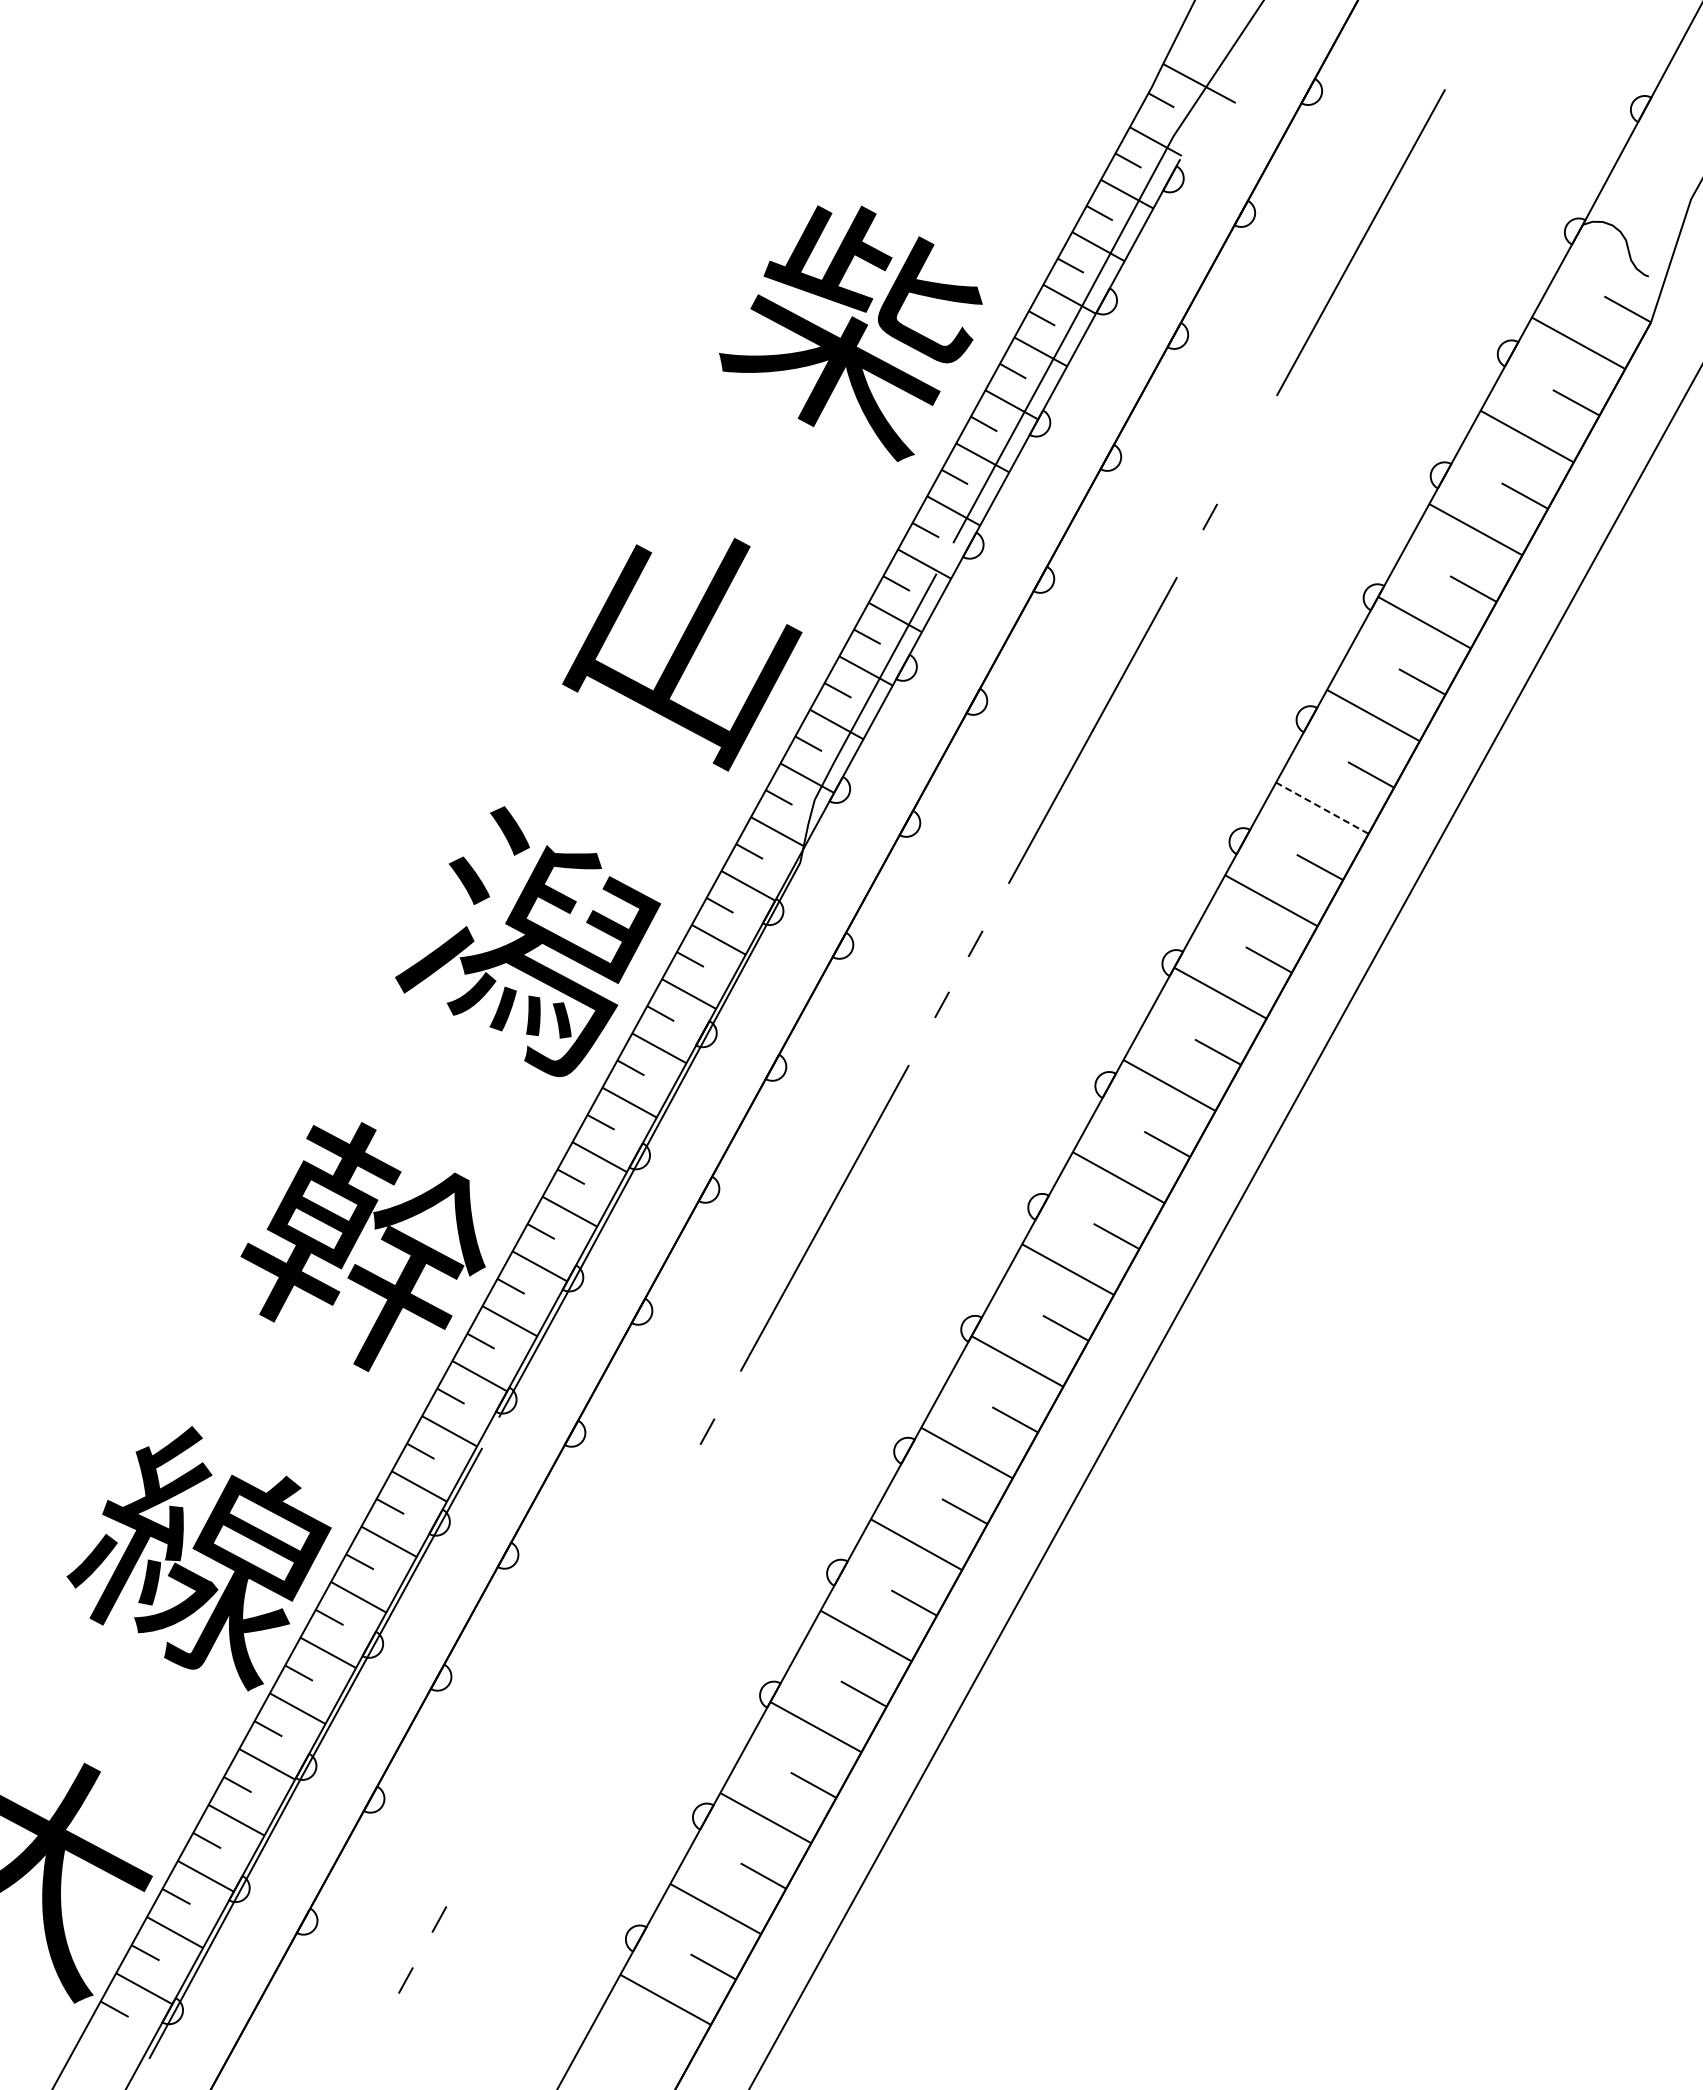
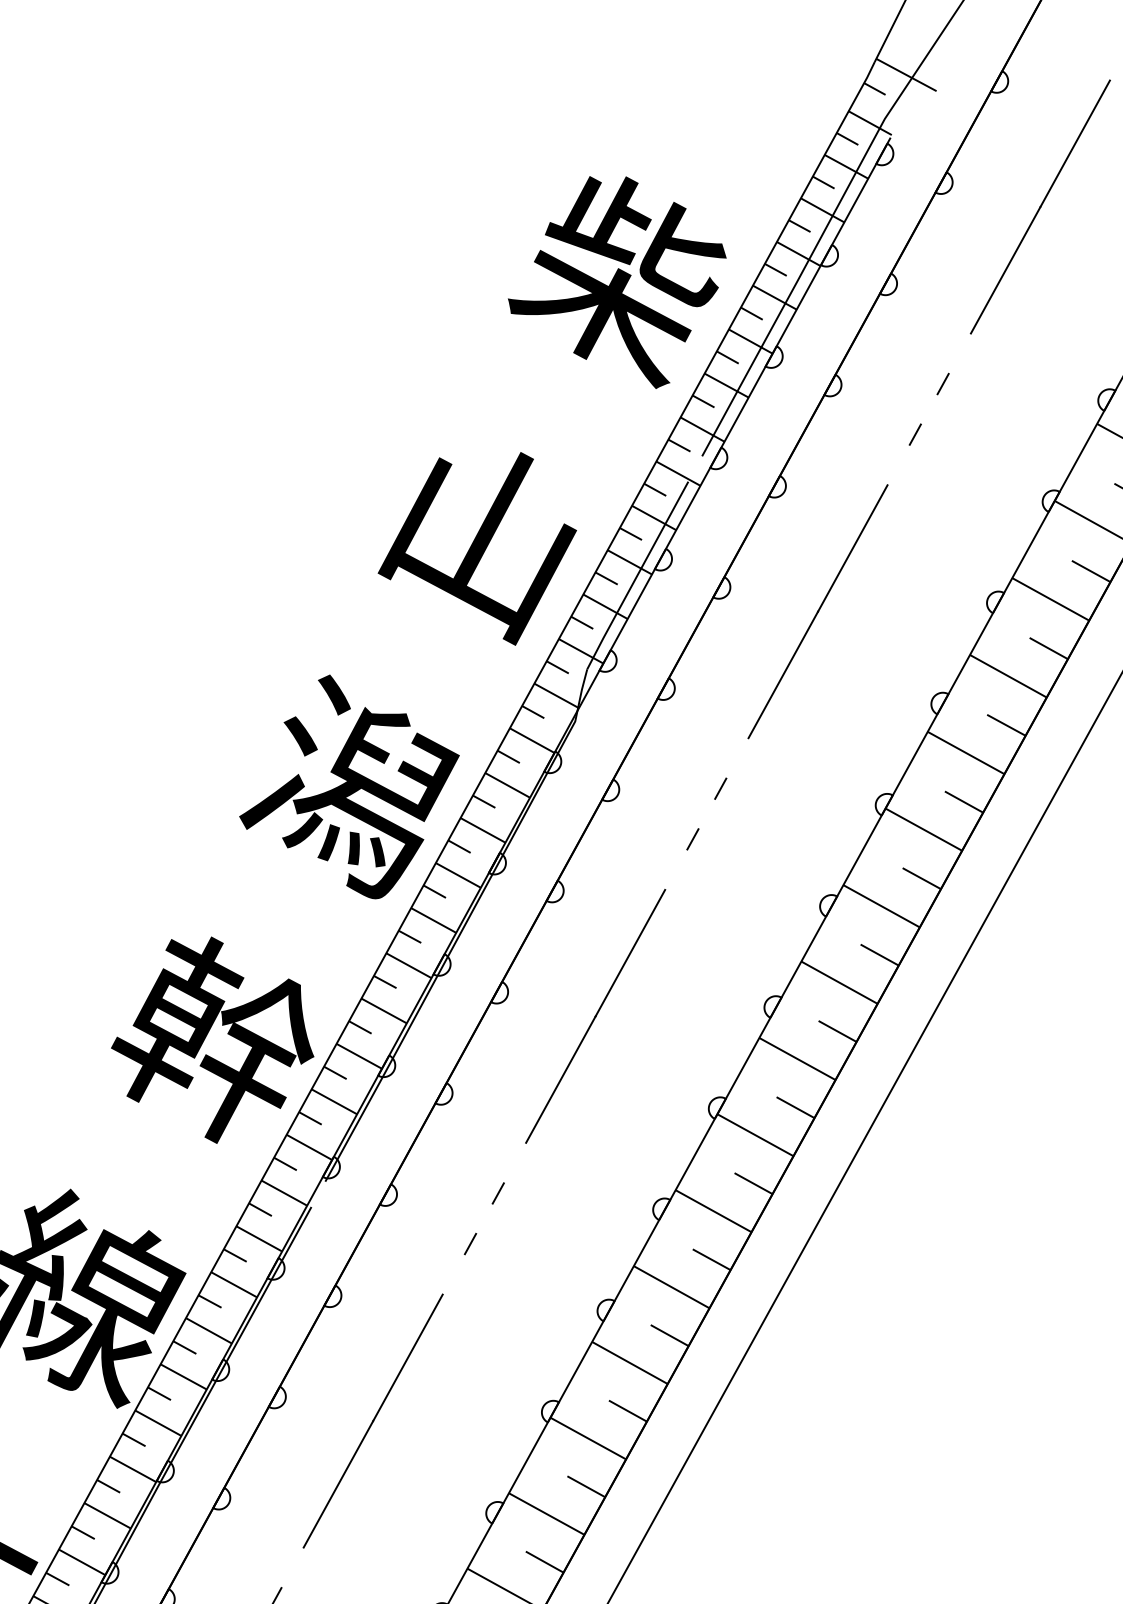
line: (1243, 455) -> (942, 383), added
line: (1322, 808) -> (1008, 676), dashed -> solid
line: (673, 1492) -> (470, 1243), added
line: (556, 1705) -> (373, 1420), added

